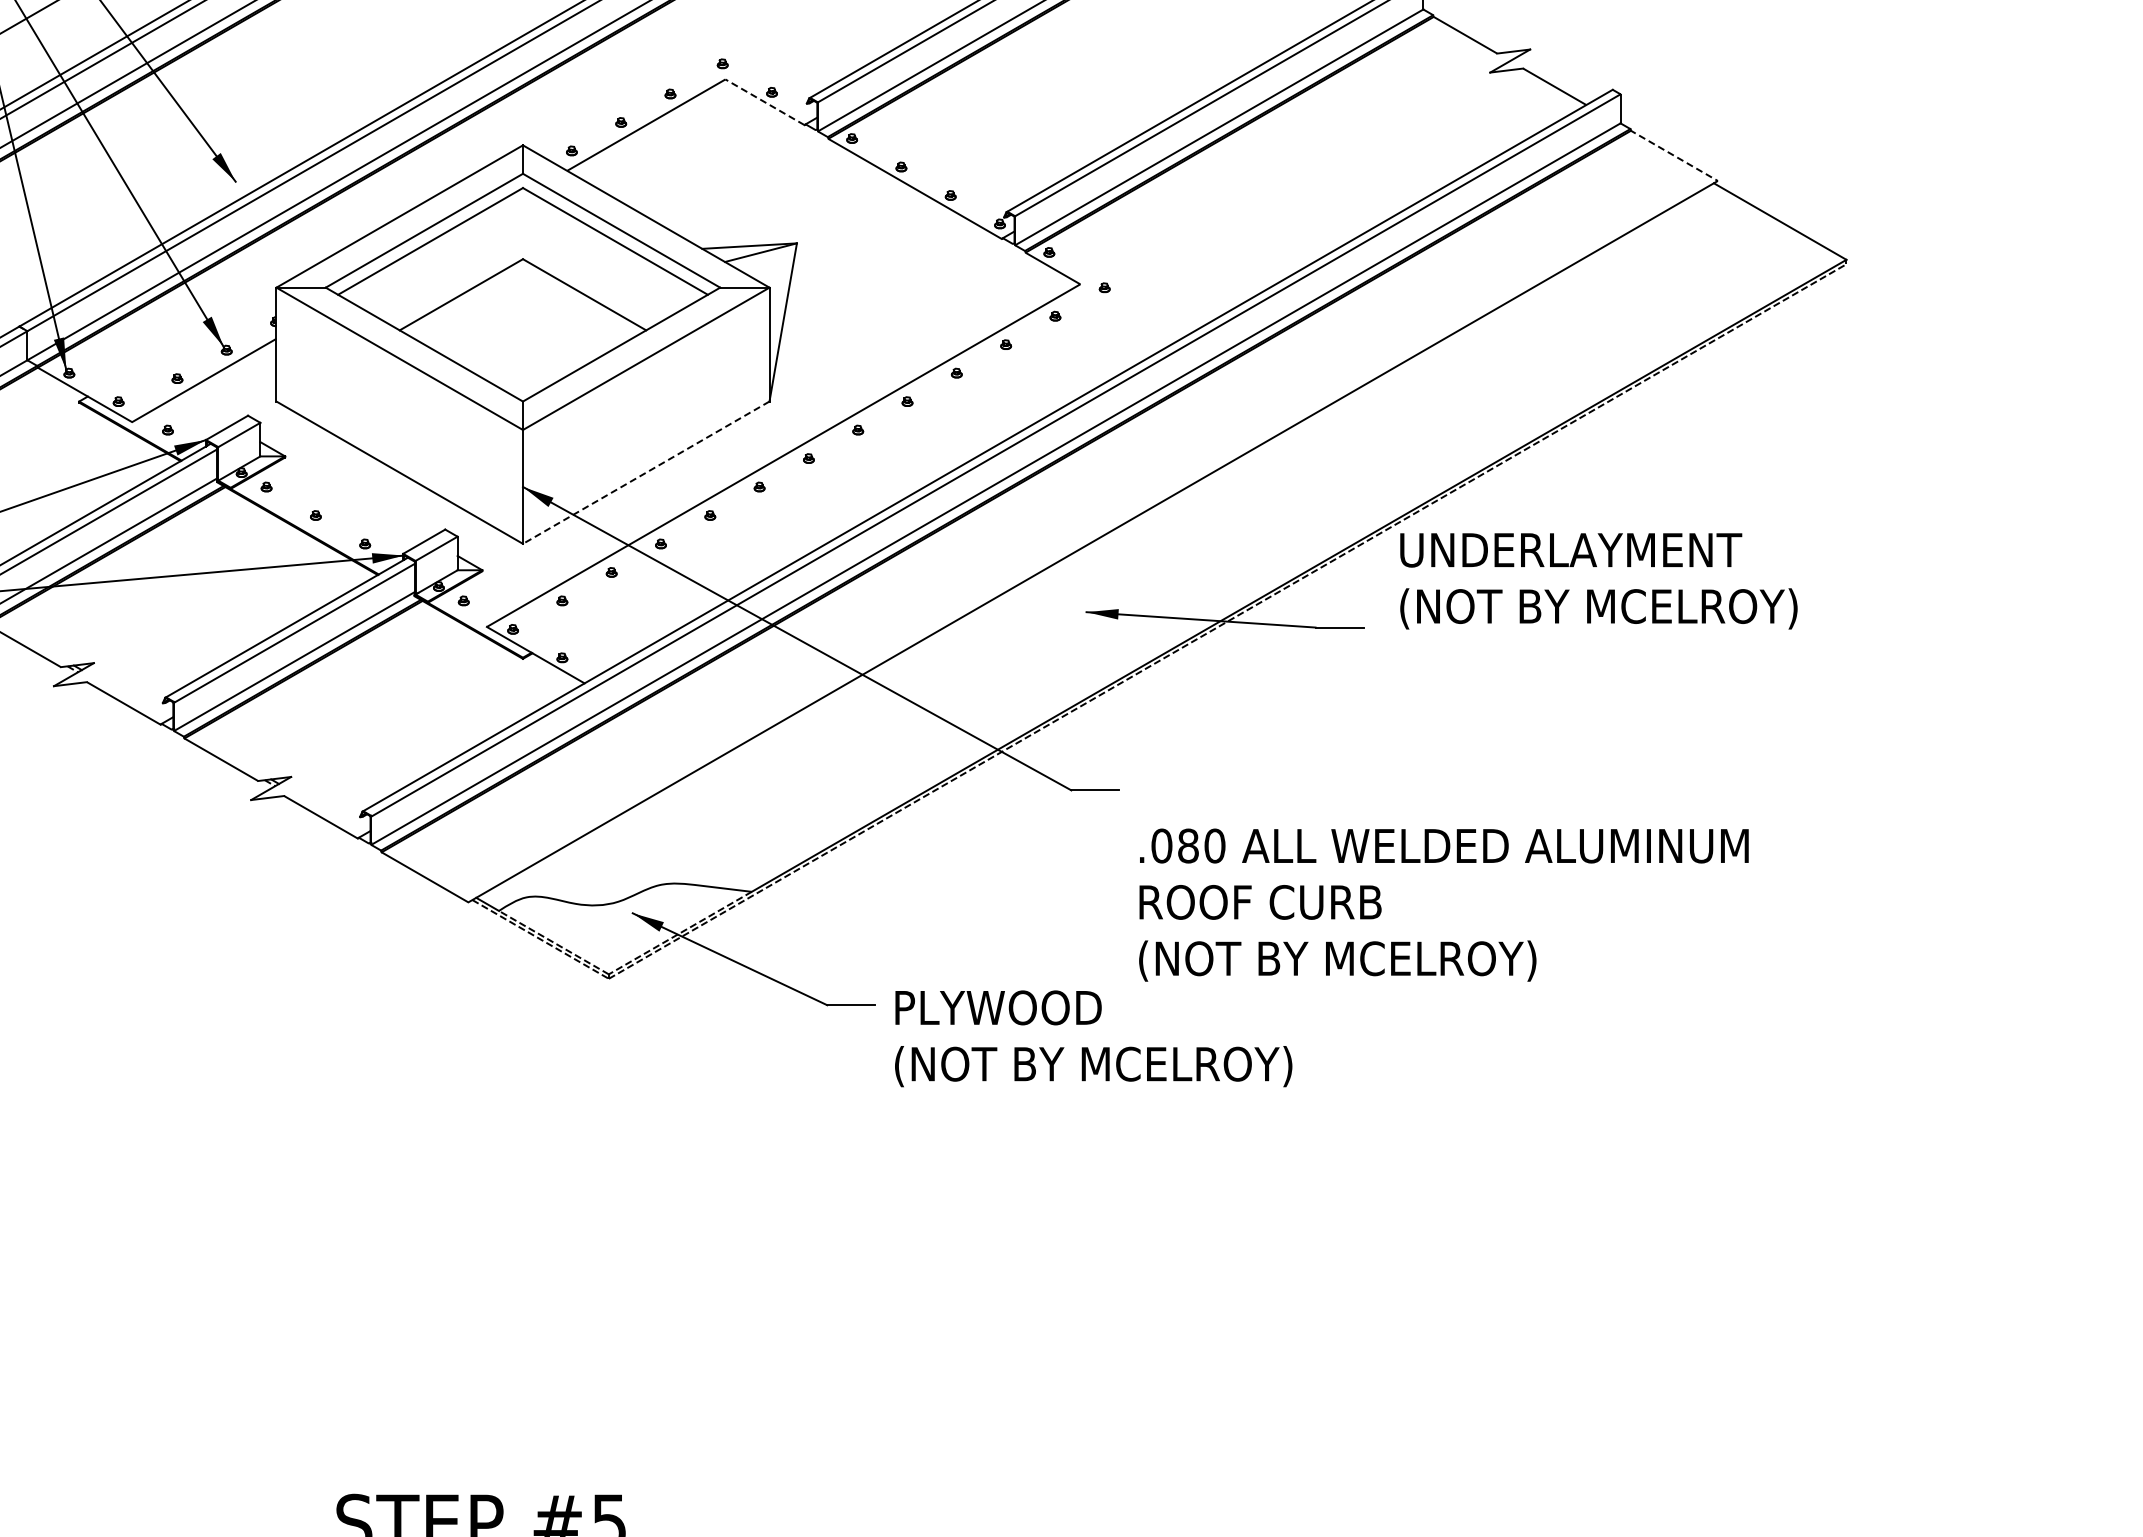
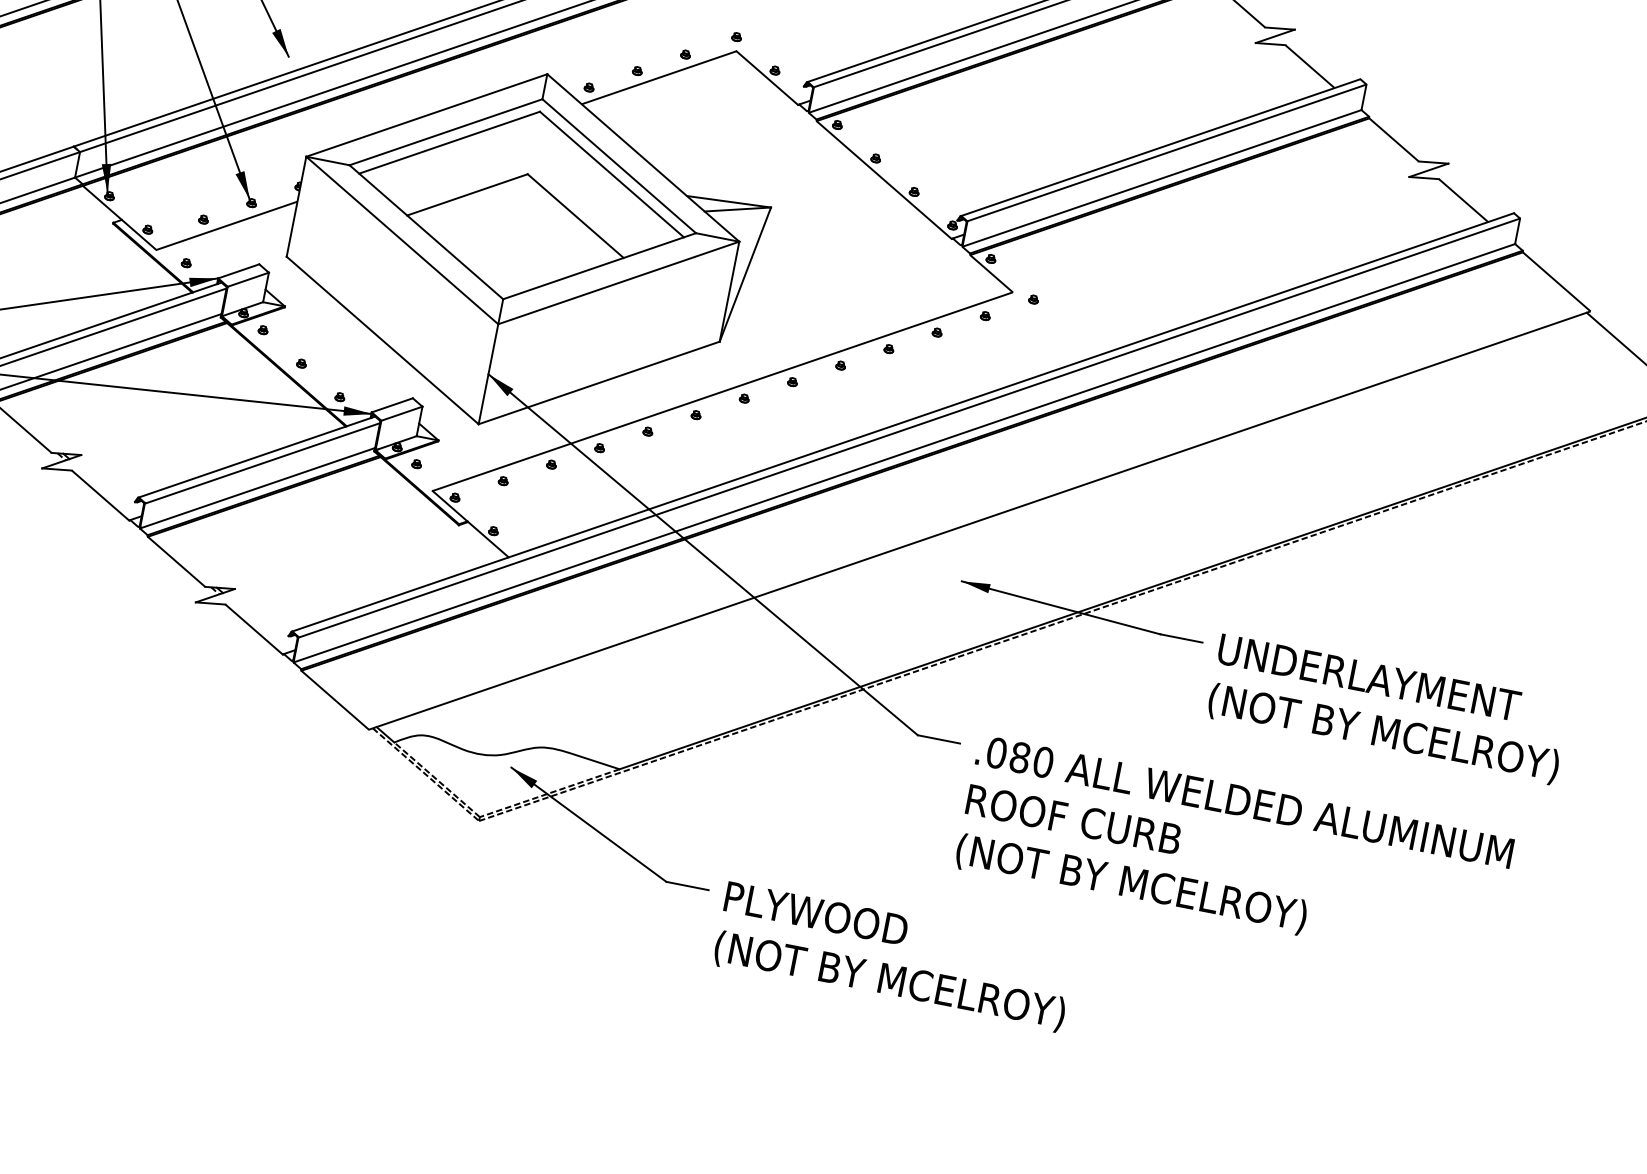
line: (764, 102) -> (766, 78), dashed -> solid
line: (1669, 153) -> (1552, 278), dashed -> solid
line: (645, 472) -> (598, 382), dashed -> solid
text: (1598, 581) -> (1388, 709), moved
text: (1443, 904) -> (1234, 853), moved

